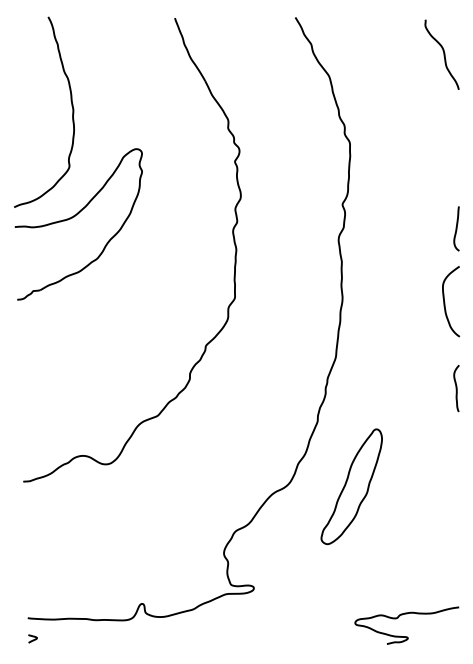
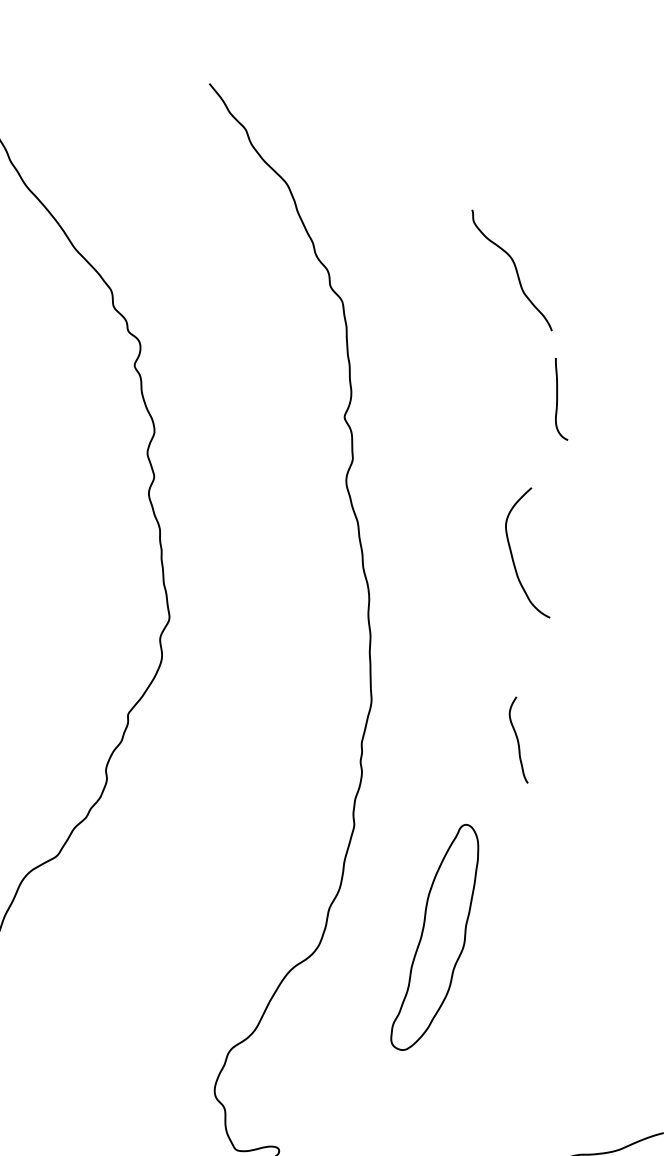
curve: (443, 54) -> (514, 269), moved
curve: (456, 228) -> (556, 399), moved
curve: (445, 302) -> (514, 558), moved
curve: (456, 388) -> (517, 740), moved

